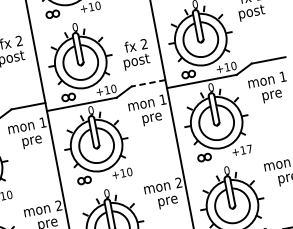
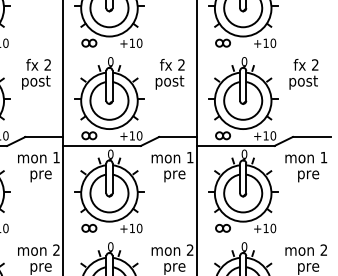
text: (135, 54) -> (169, 74), moved
line: (148, 82) -> (178, 136), dashed -> solid
text: (249, 149) -> (273, 228), +17 -> +10

